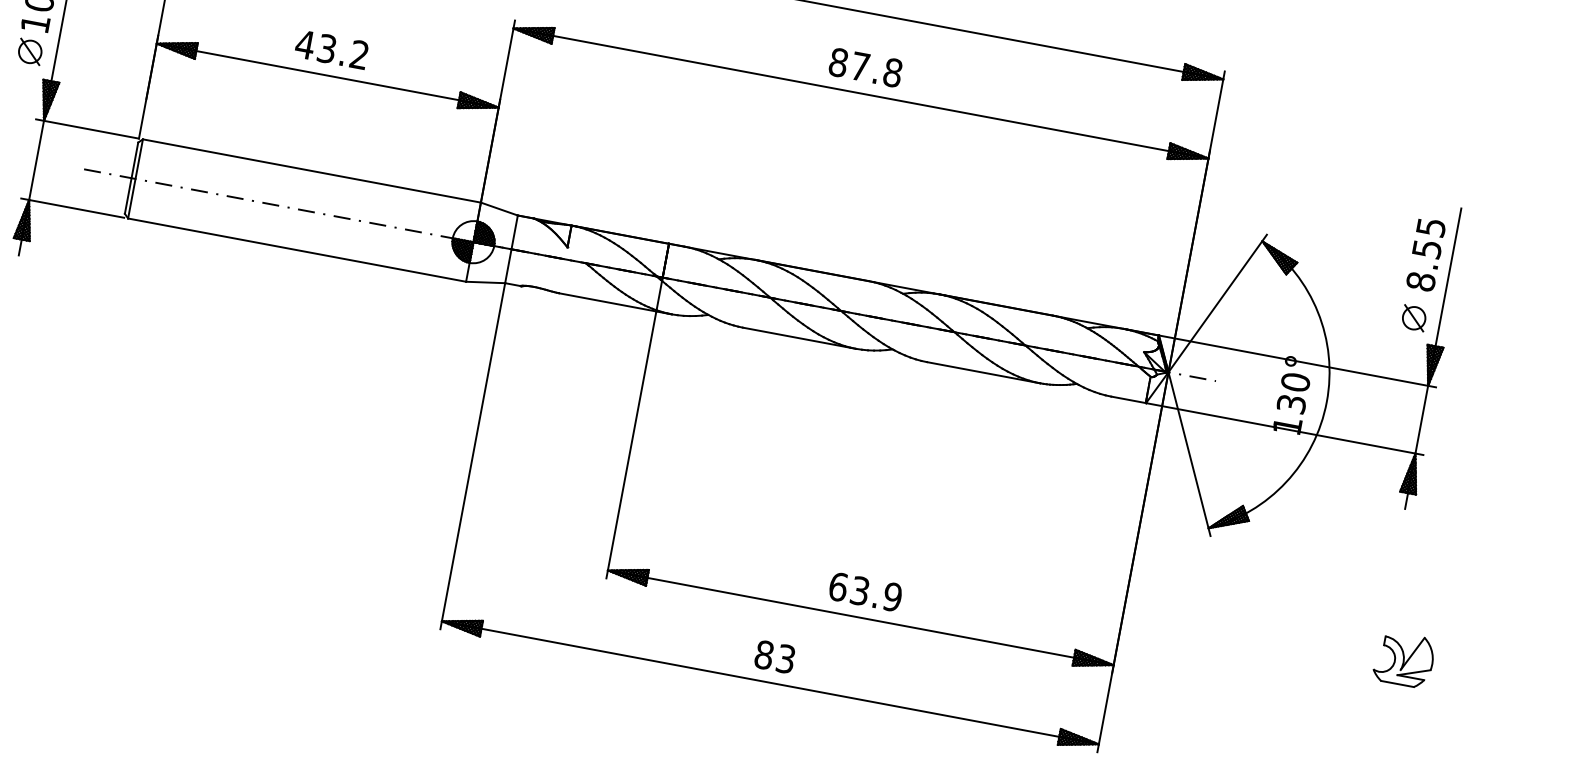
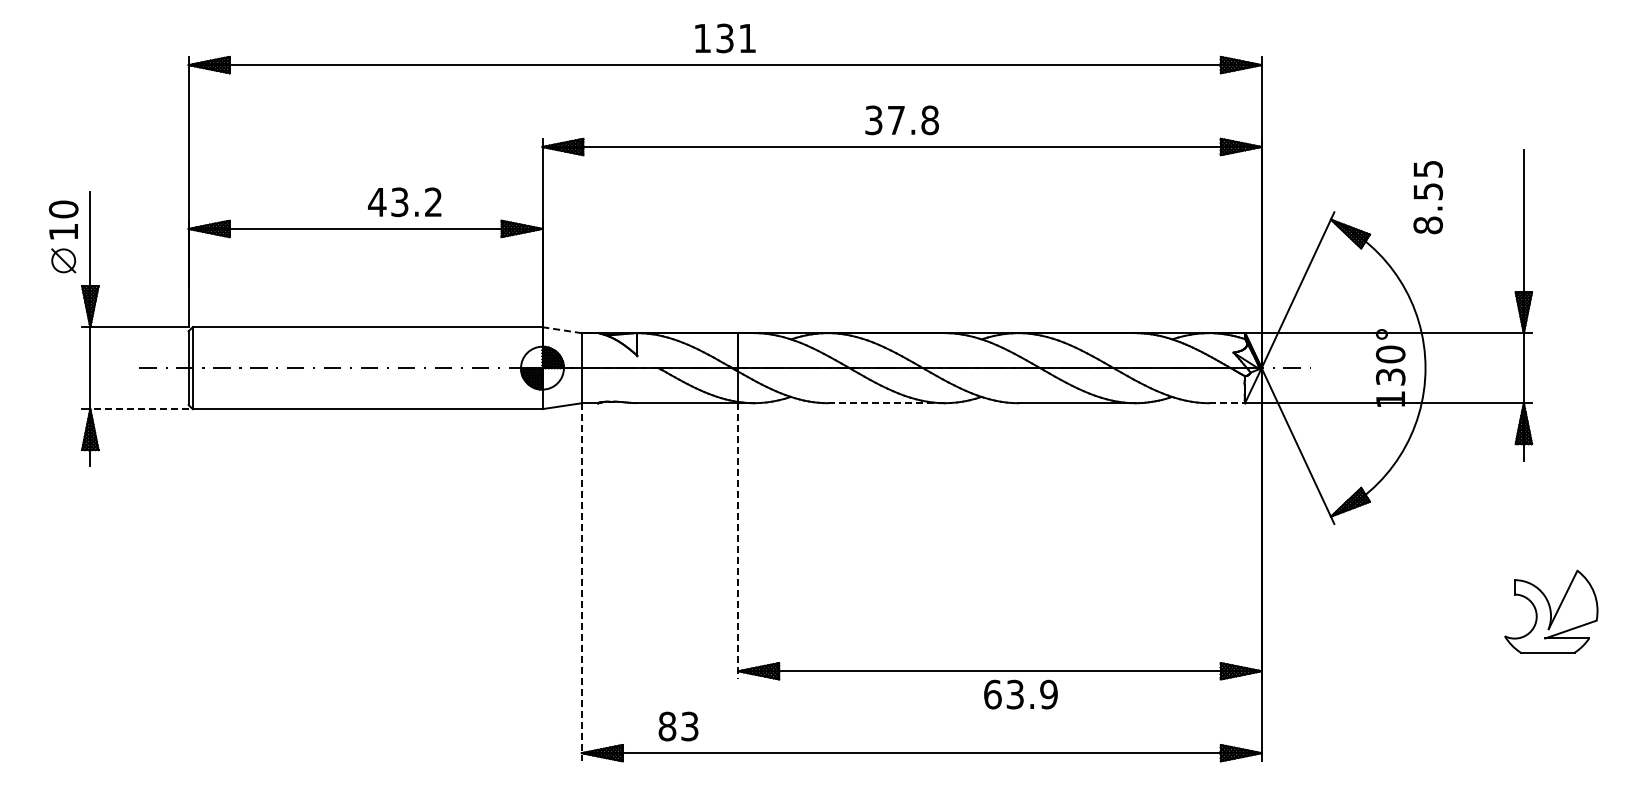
text: (331, 49) -> (404, 202), moved
text: (838, 62) -> (873, 120), 87.8 -> 37.8
line: (75, 209) -> (138, 409), solid -> dashed
line: (499, 209) -> (562, 330), solid -> dashed
text: (1425, 254) -> (1427, 197), moved
part: (1413, 317) -> (1496, 267), removed
line: (799, 338) -> (886, 403), solid -> dashed
line: (1129, 400) -> (1227, 403), solid -> dashed
line: (631, 445) -> (738, 541), solid -> dashed
line: (472, 456) -> (581, 582), solid -> dashed
text: (865, 591) -> (1020, 694), moved
text: (774, 656) -> (678, 726), moved
part: (1403, 658) -> (1550, 610), size x1.6

